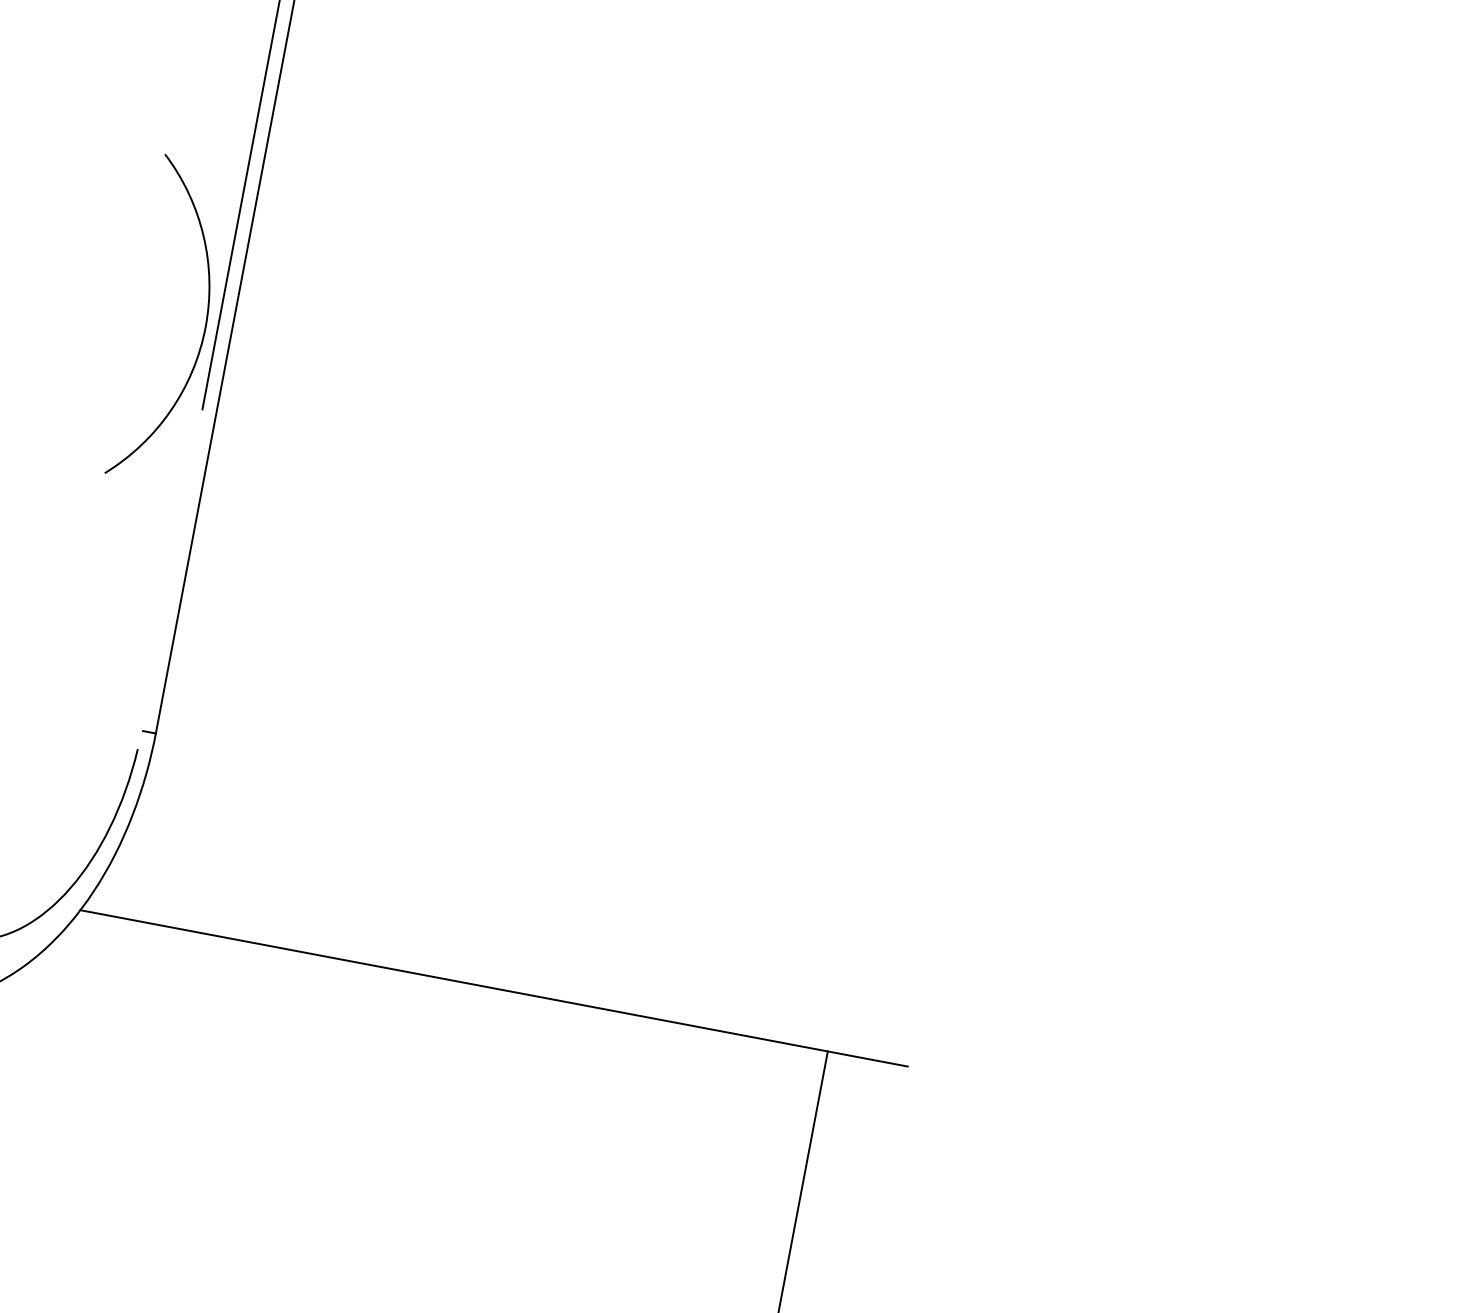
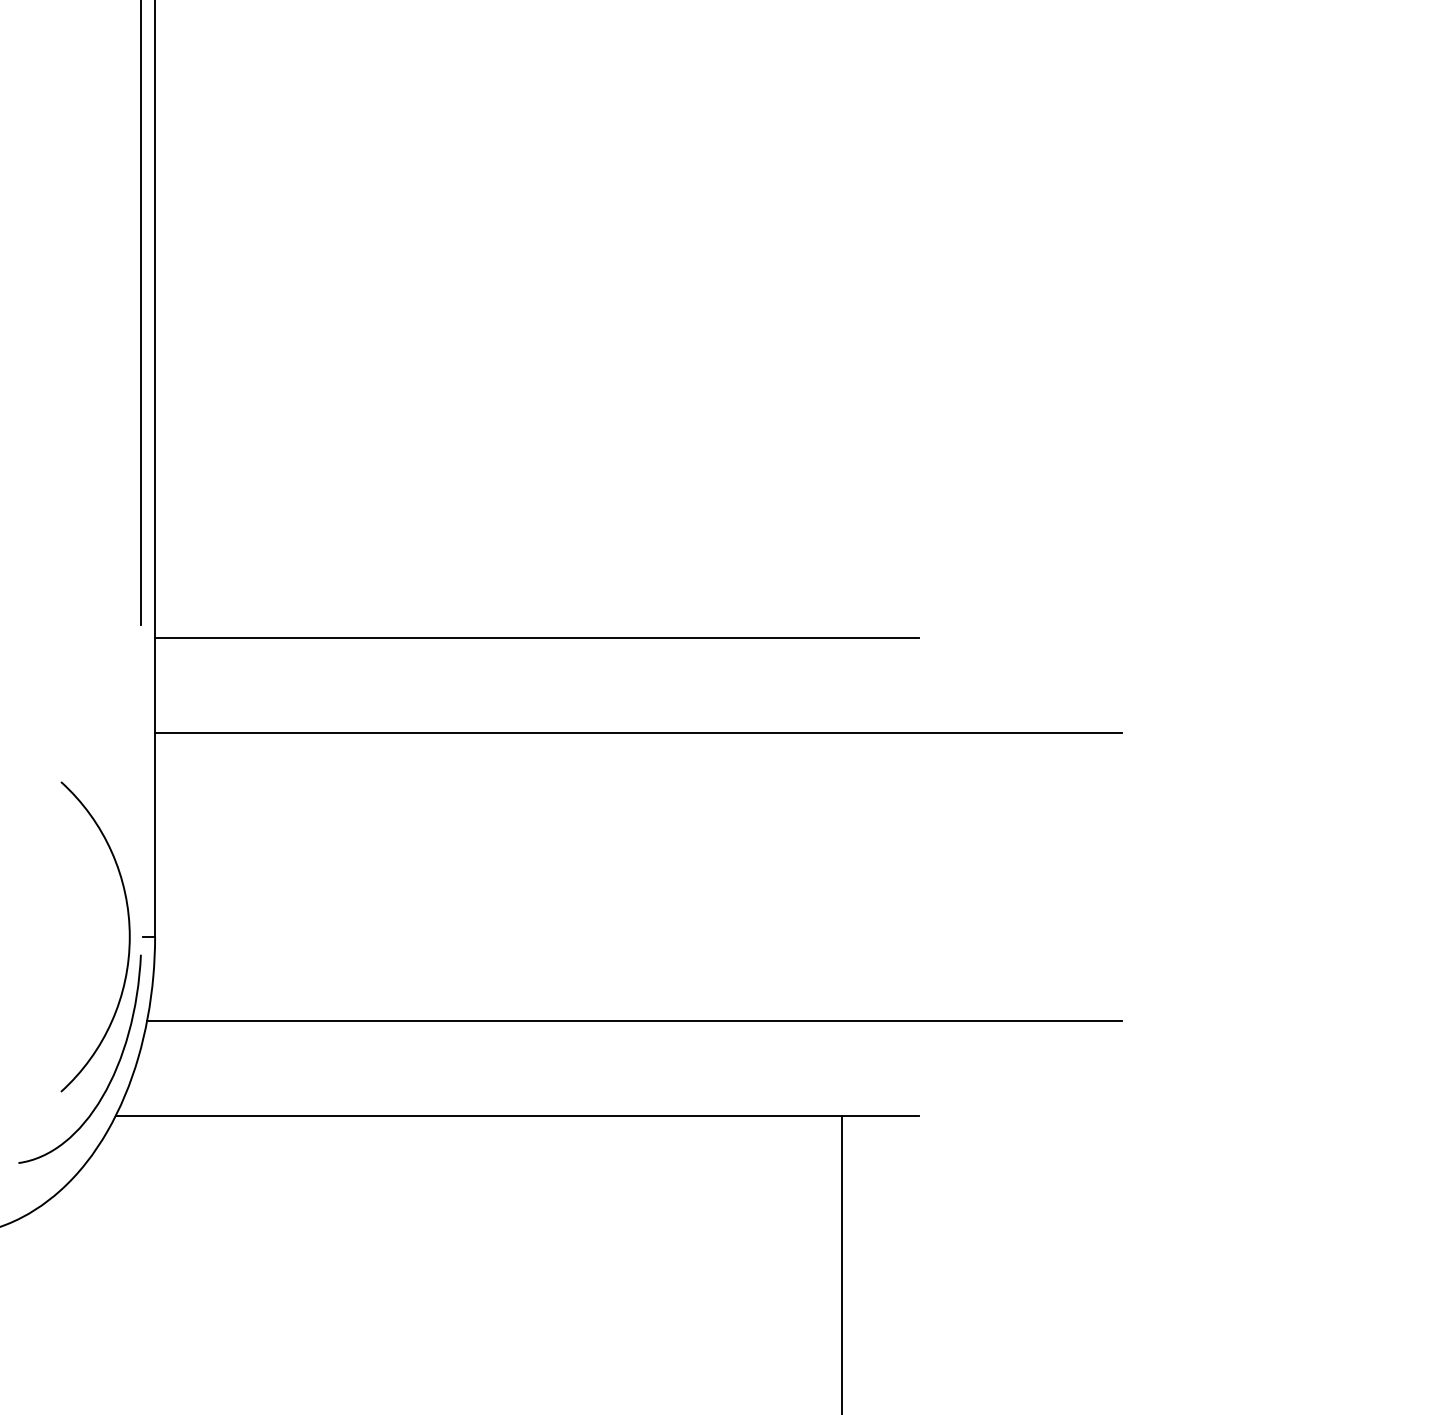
arc: (204, 326) -> (128, 936), moved
line: (607, 500) -> (537, 638), added
line: (693, 617) -> (638, 732), added
line: (632, 913) -> (634, 1021), added

